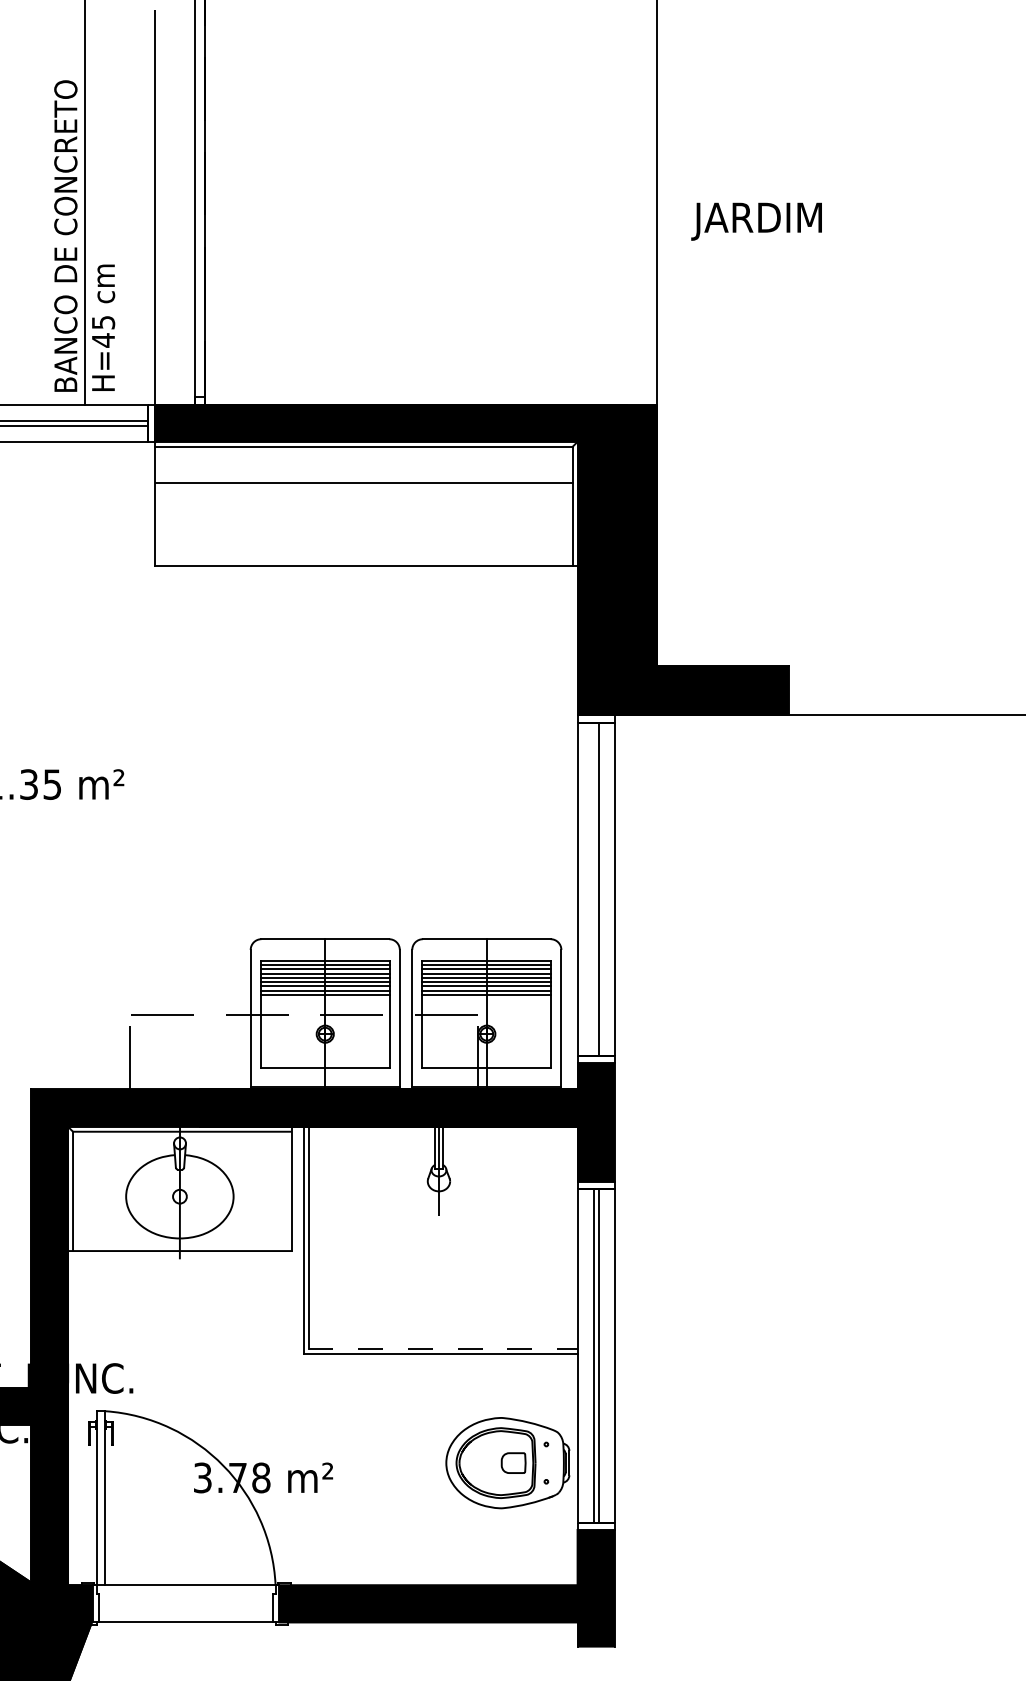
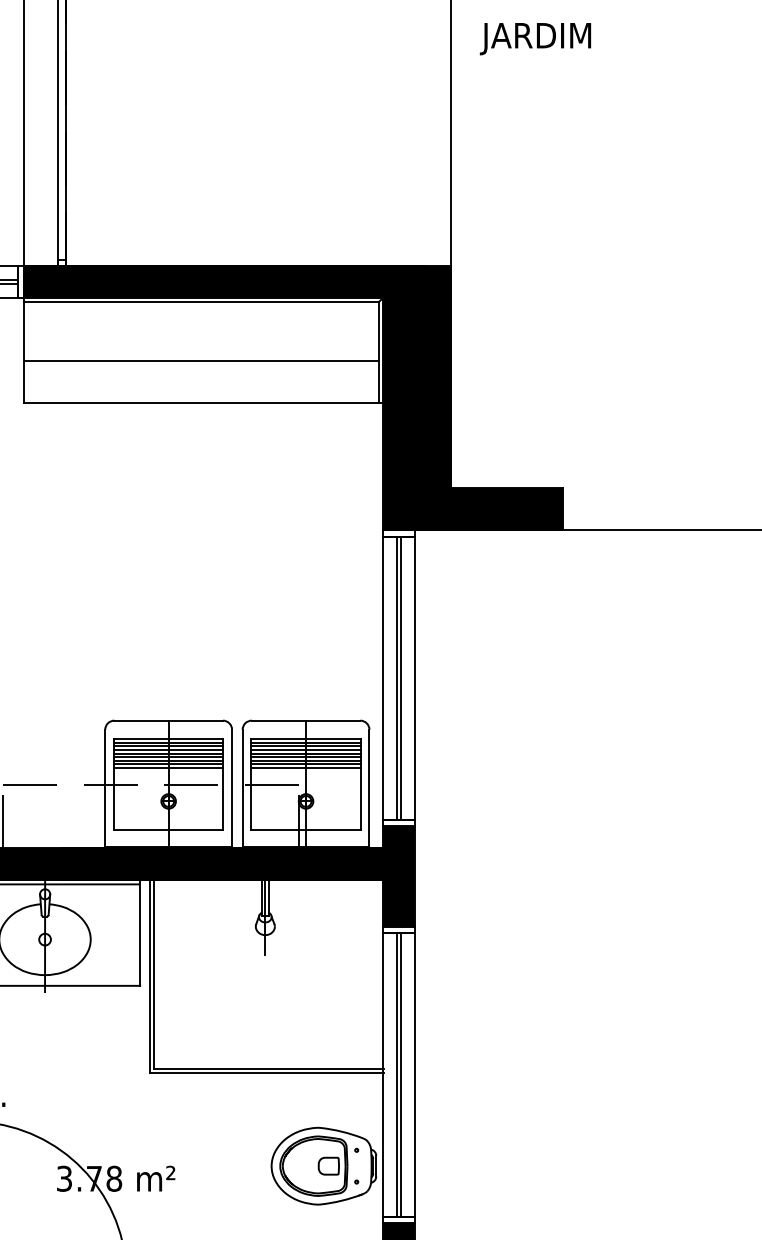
text: (756, 221) -> (535, 38), moved
line: (364, 483) -> (202, 361), moved
line: (593, 888) -> (396, 677), added
line: (443, 1348) -> (269, 1068), dashed -> solid

